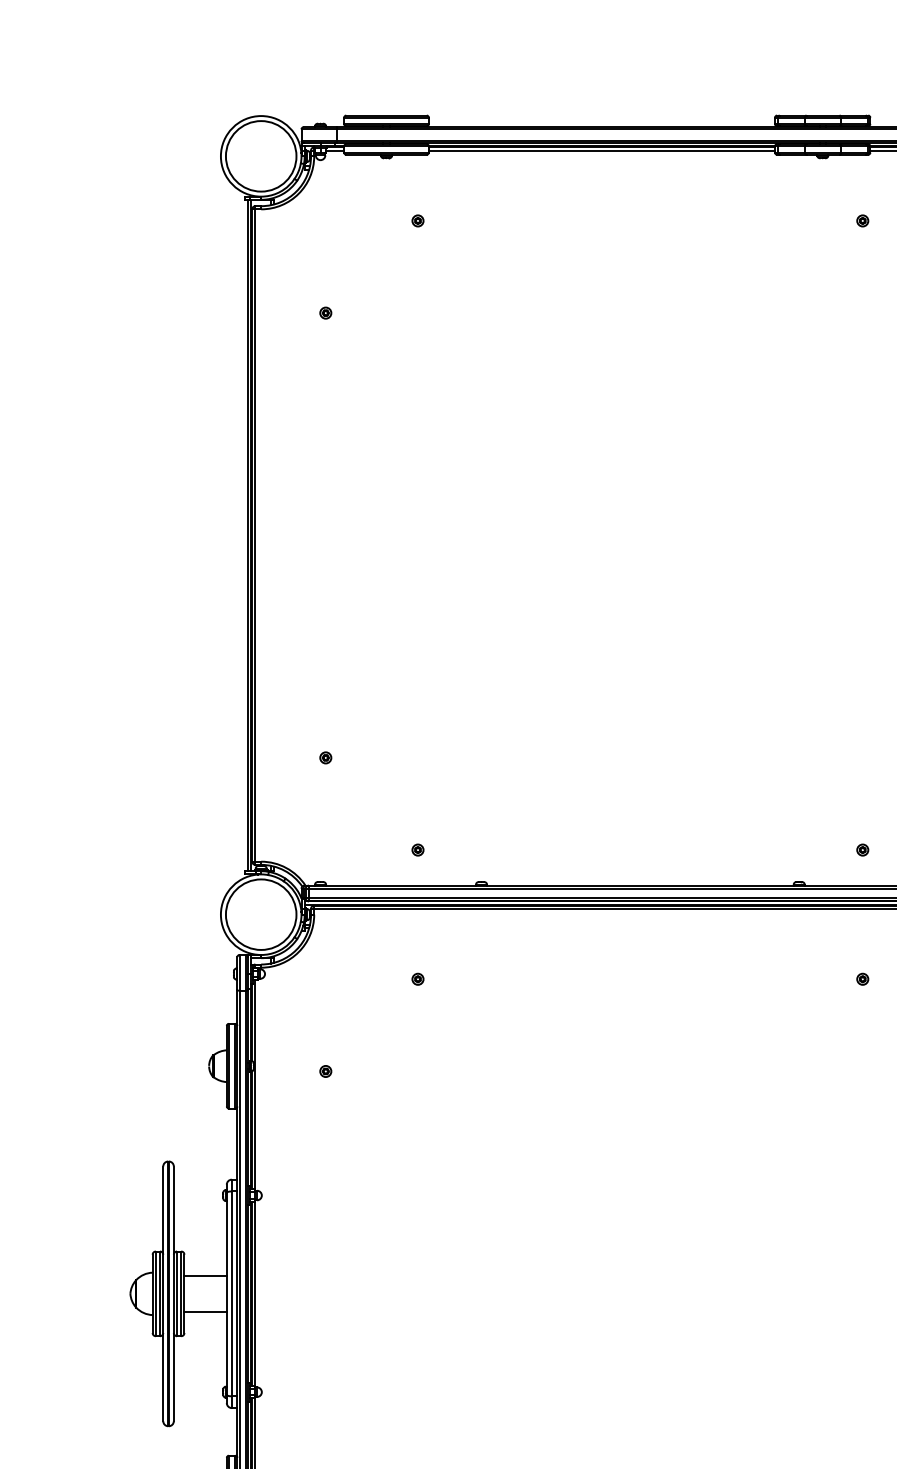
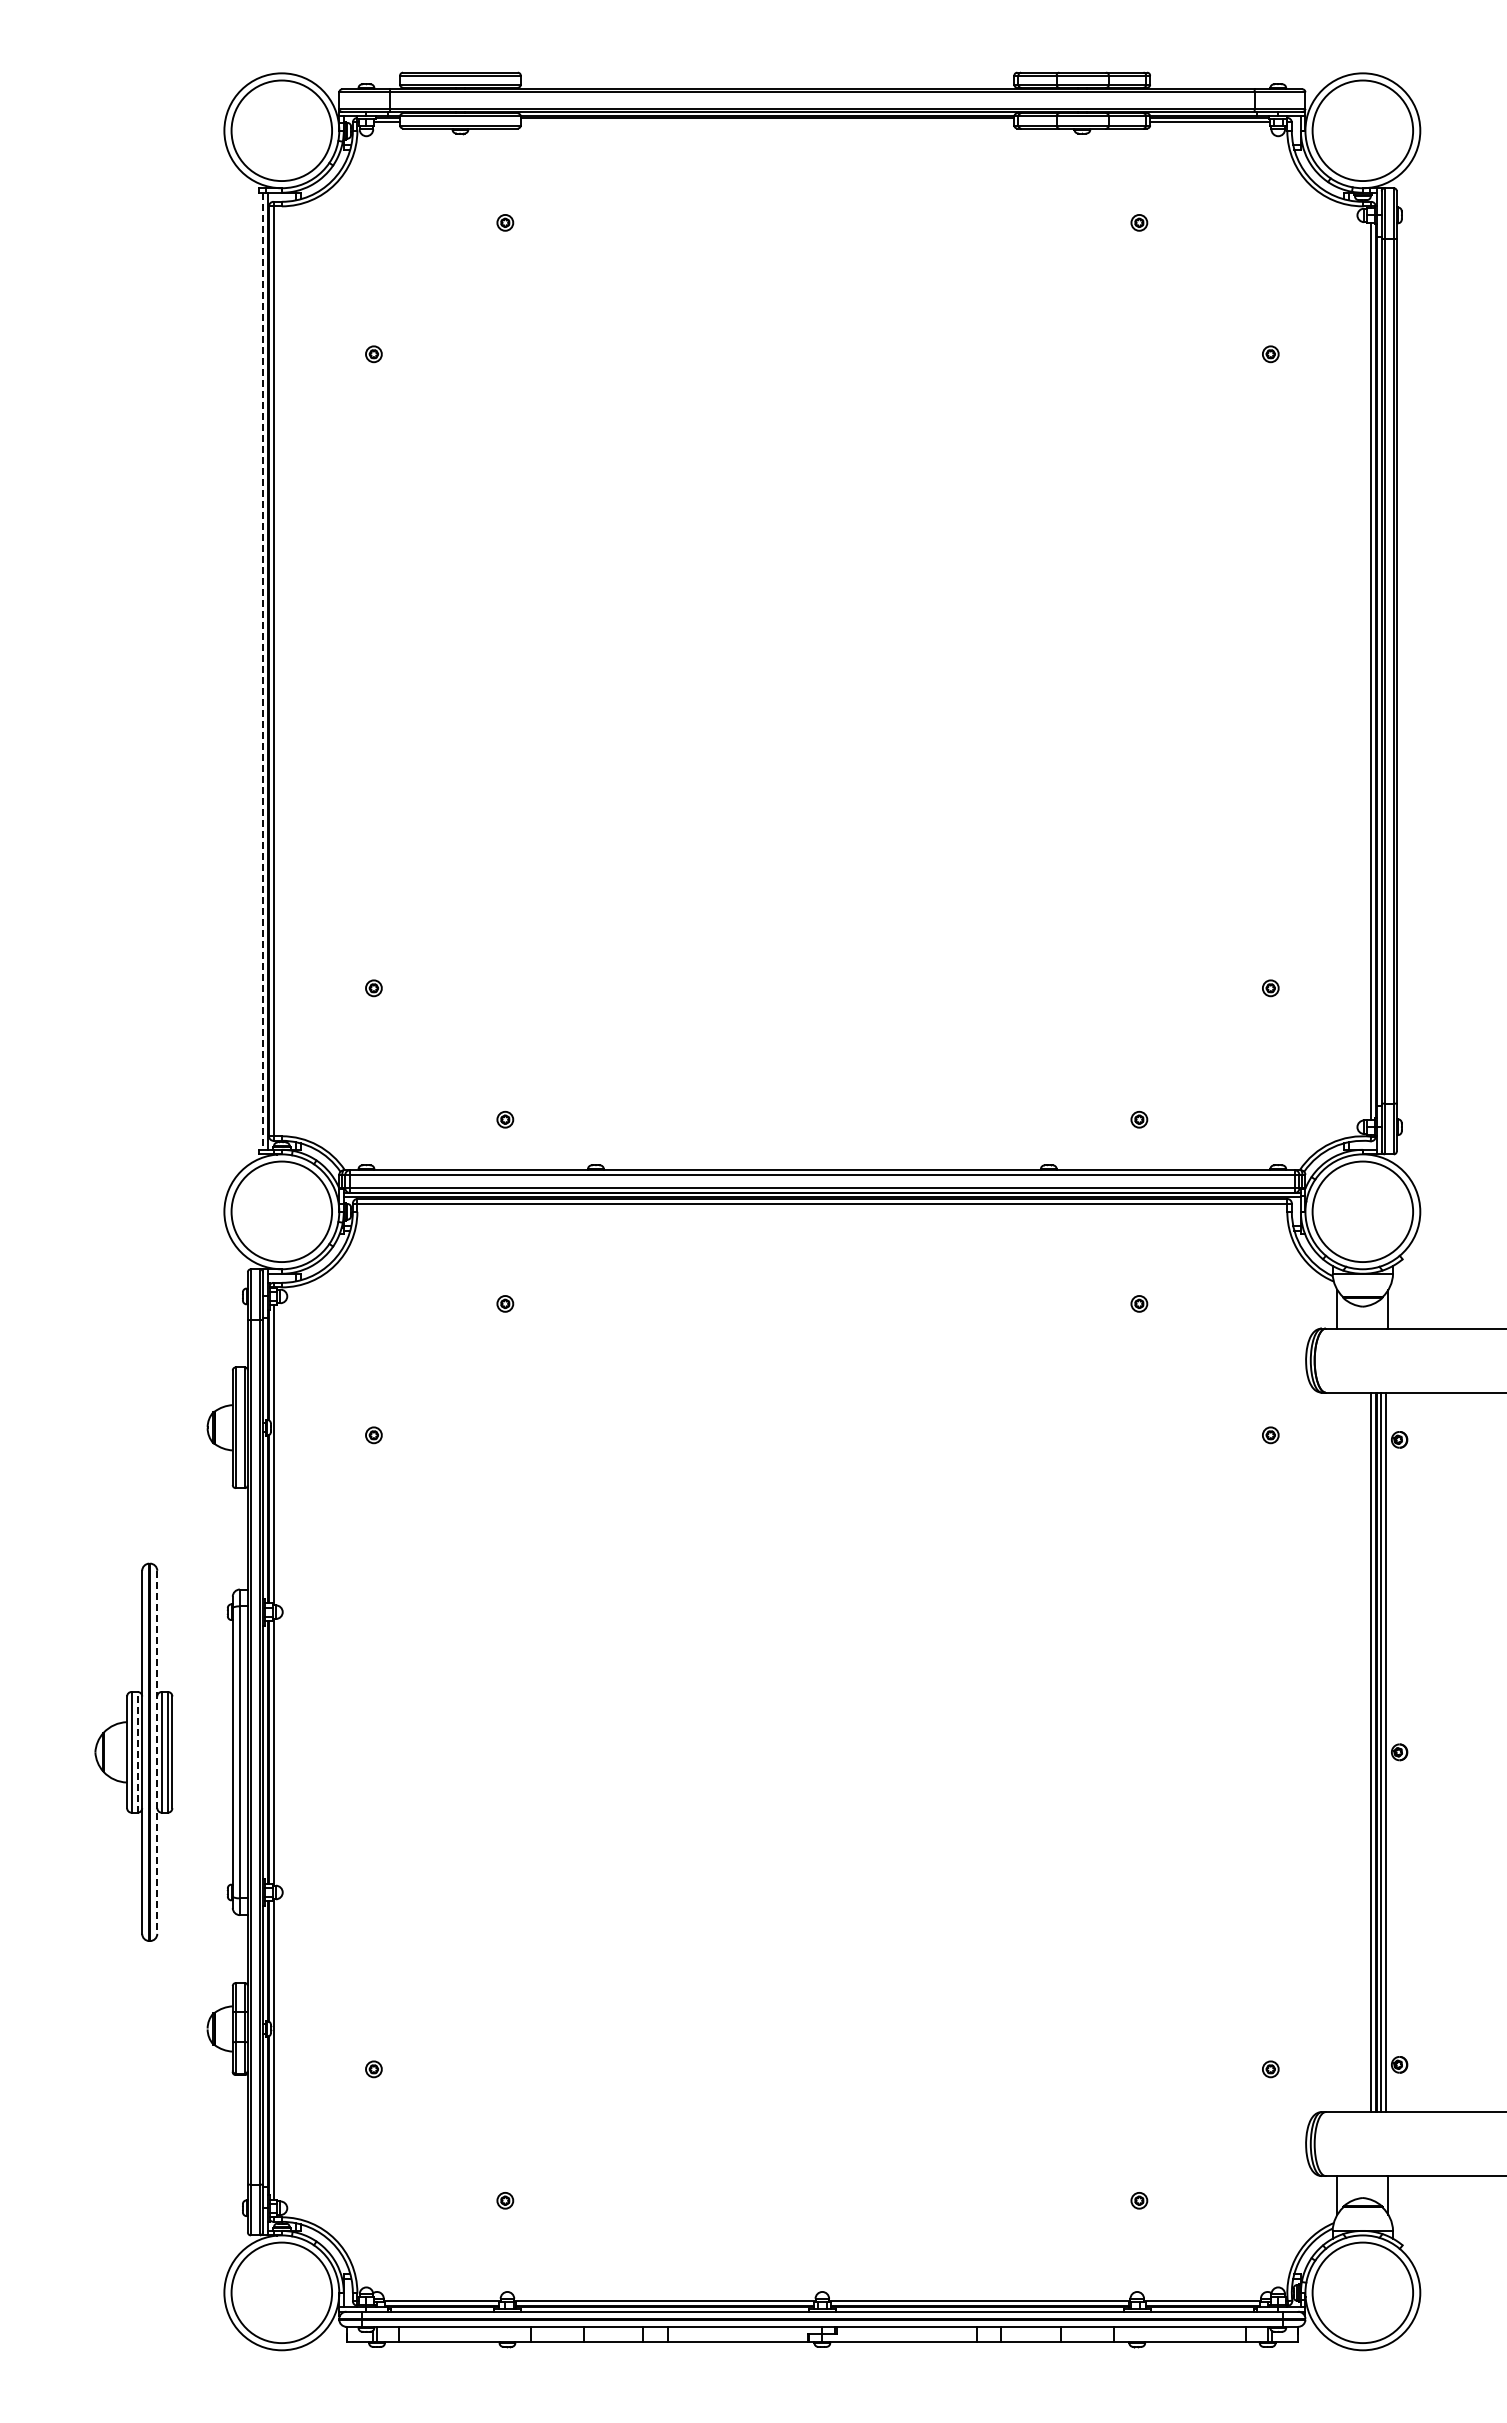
line: (601, 150) -> (767, 122), removed
line: (247, 535) -> (262, 671), solid -> dashed
line: (205, 1275) -> (202, 1726), removed
line: (159, 1293) -> (137, 1751), solid -> dashed
line: (173, 1293) -> (157, 1752), solid -> dashed
line: (205, 1311) -> (202, 1777), removed

